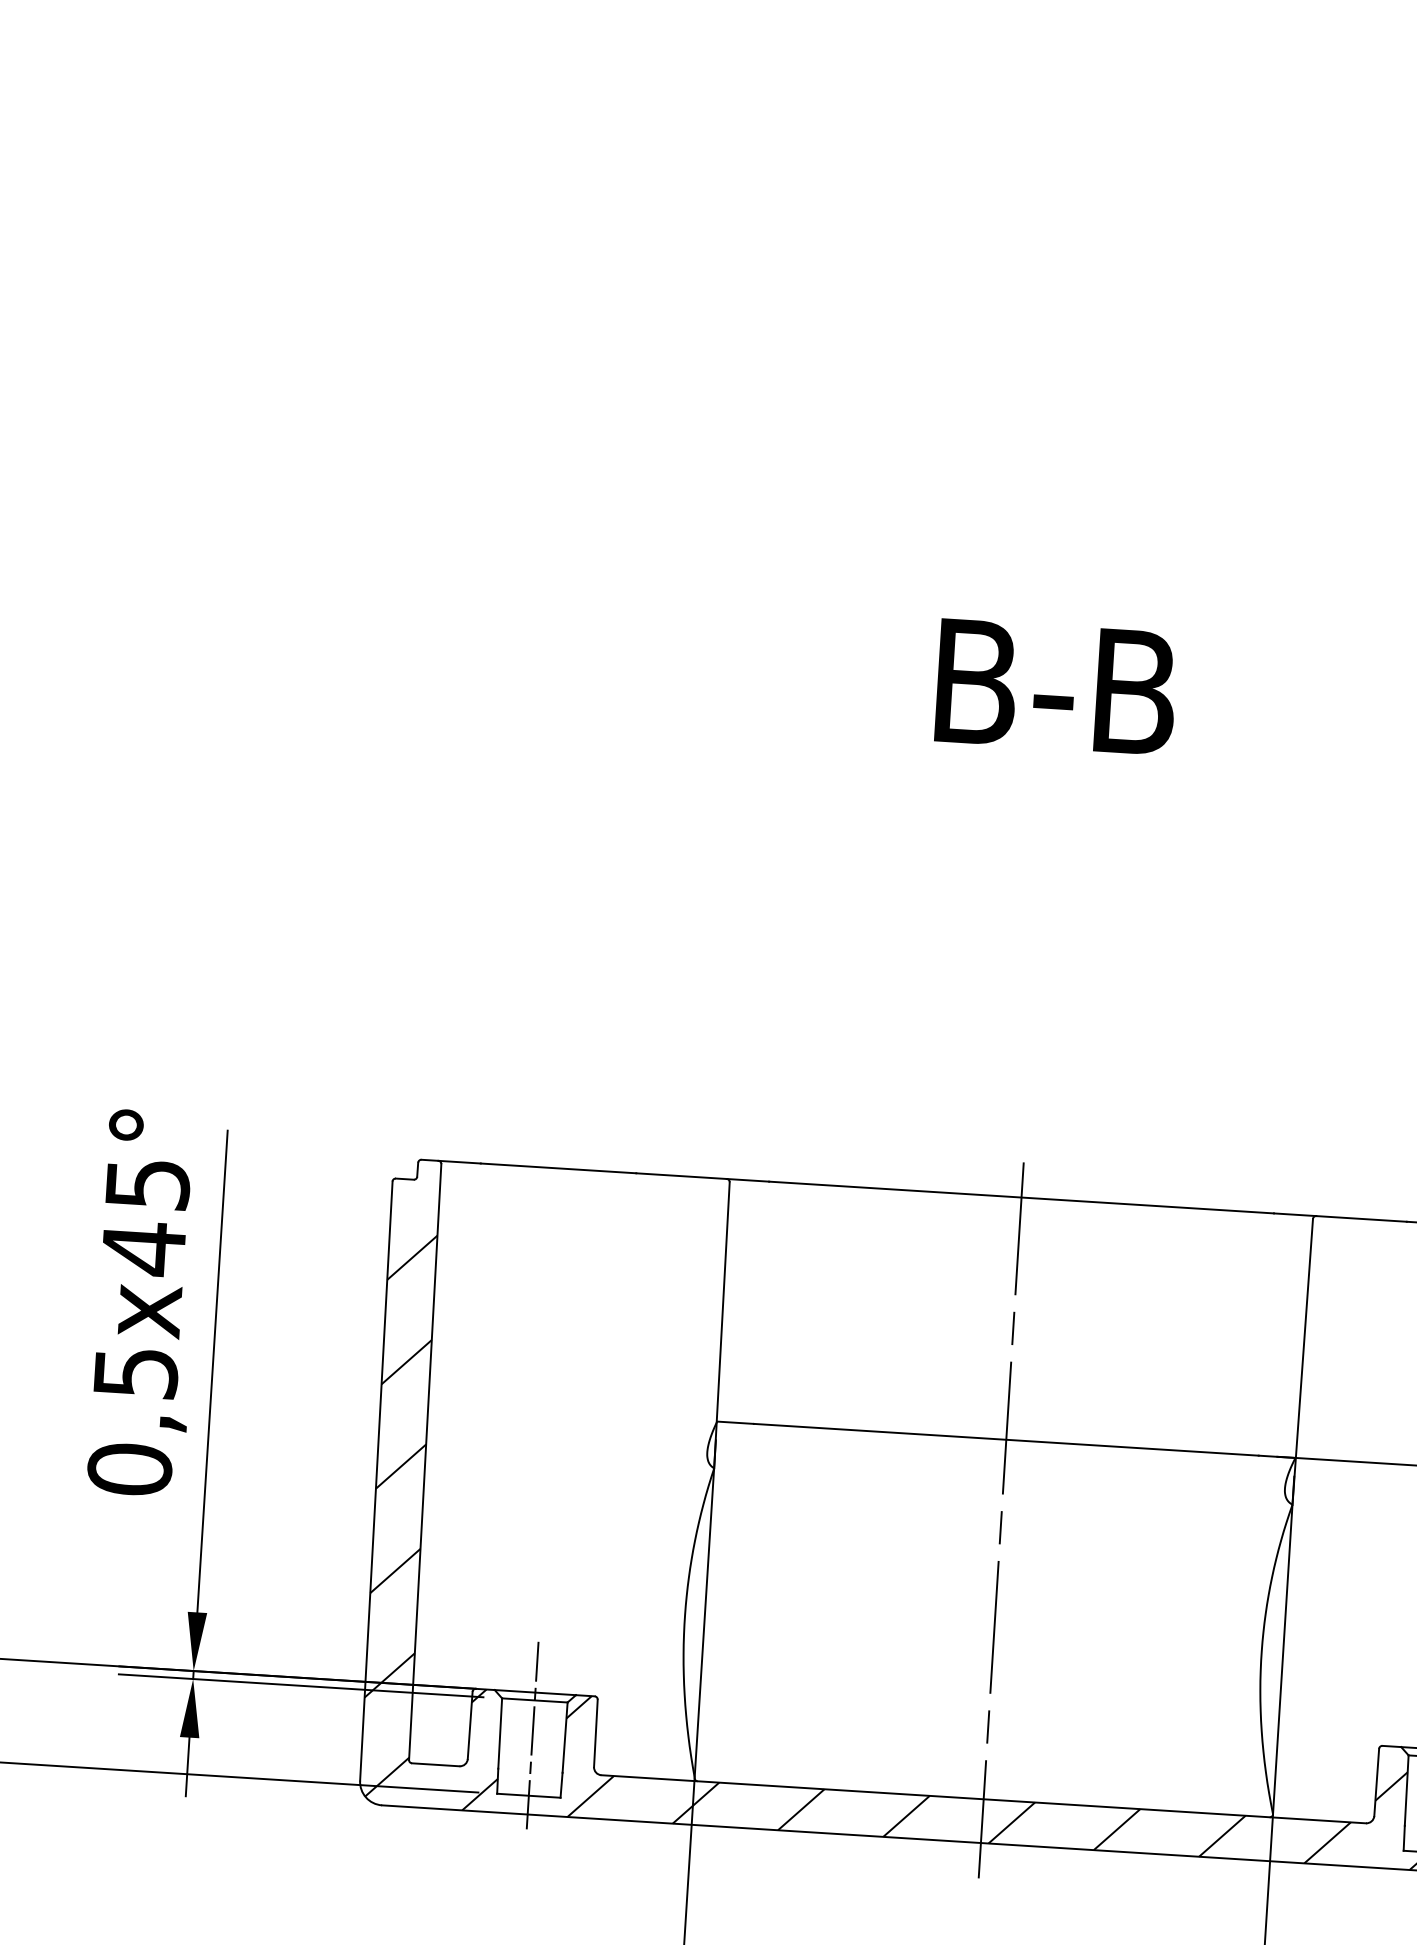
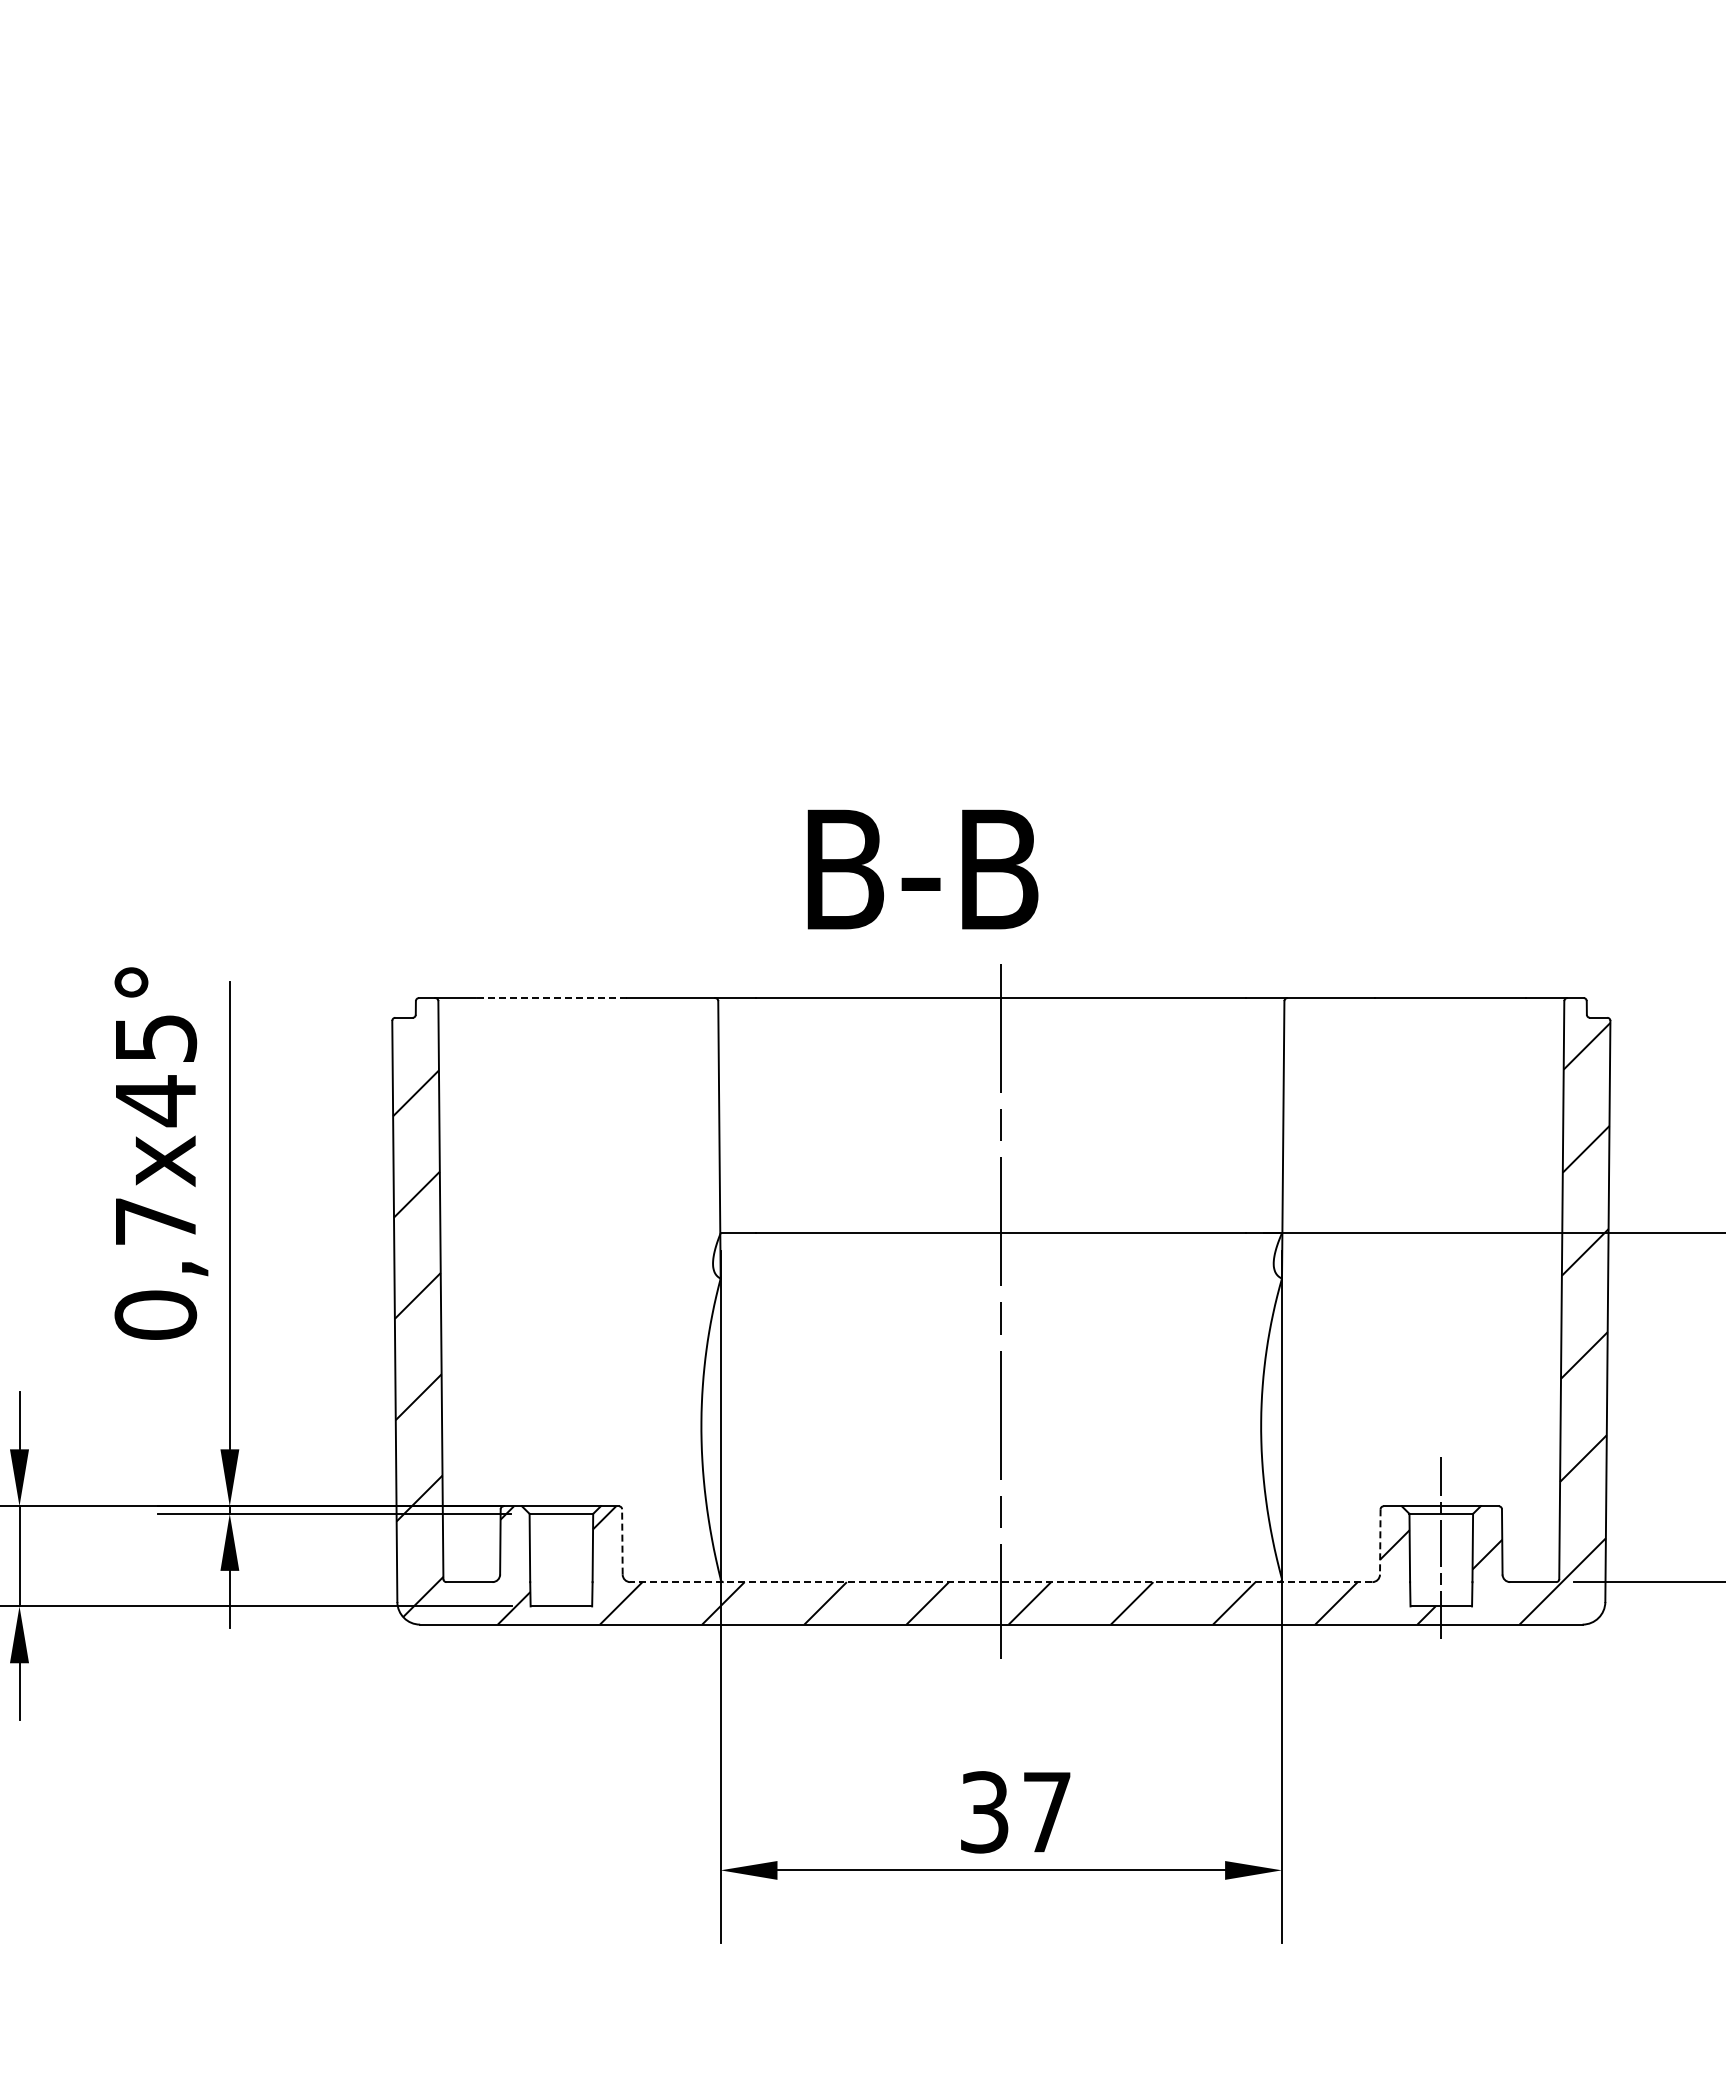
text: (1055, 687) -> (922, 869), moved
line: (558, 1168) -> (551, 998), solid -> dashed
text: (136, 1372) -> (156, 1221), 0,5x45° -> 0,7x45°
line: (596, 1732) -> (622, 1541), solid -> dashed
line: (532, 1736) -> (561, 1548), removed
line: (1376, 1781) -> (1380, 1541), solid -> dashed
line: (982, 1799) -> (1000, 1582), solid -> dashed

